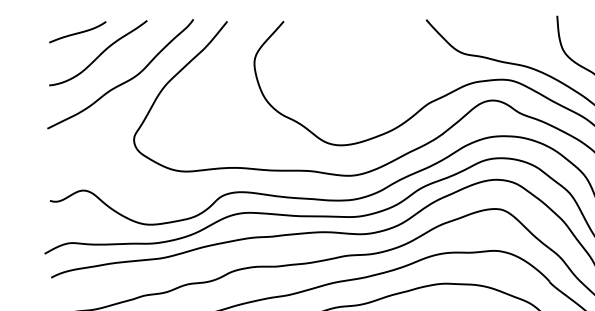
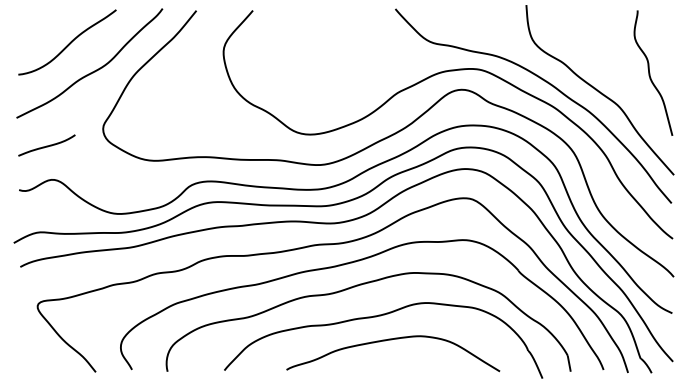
curve: (77, 32) -> (46, 145), moved

